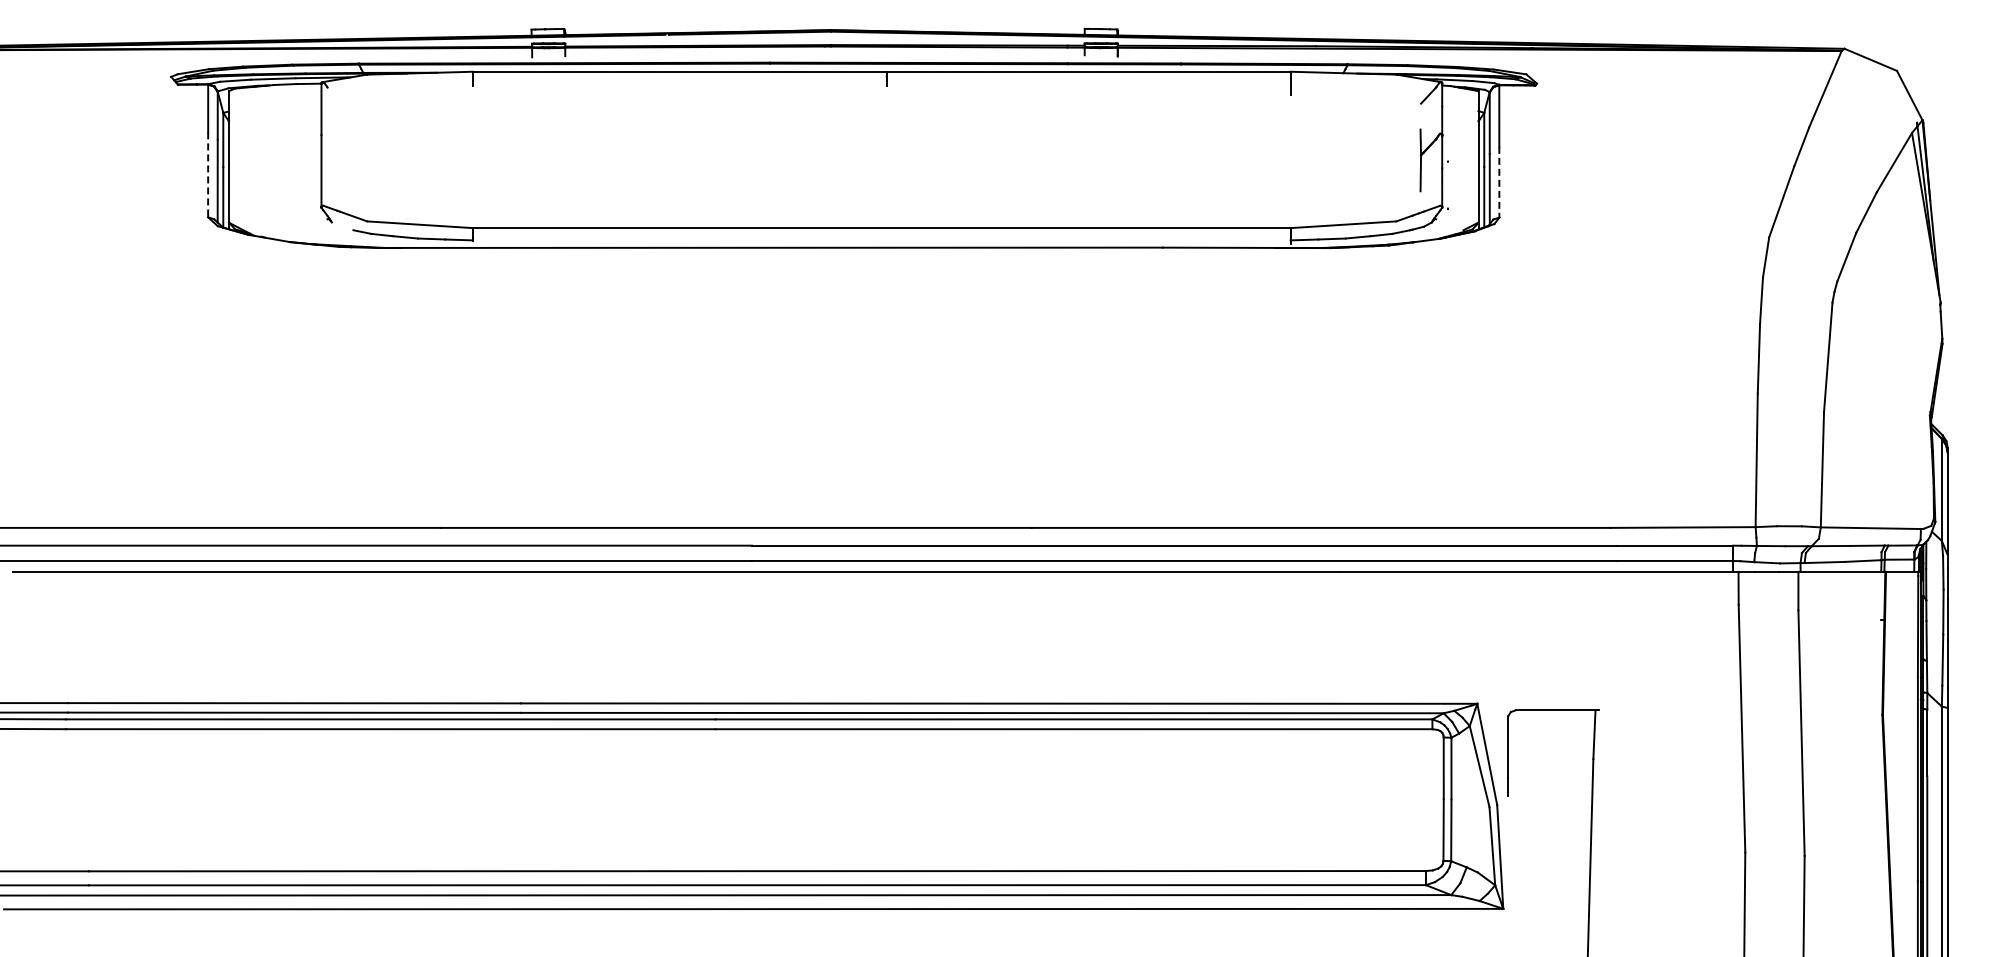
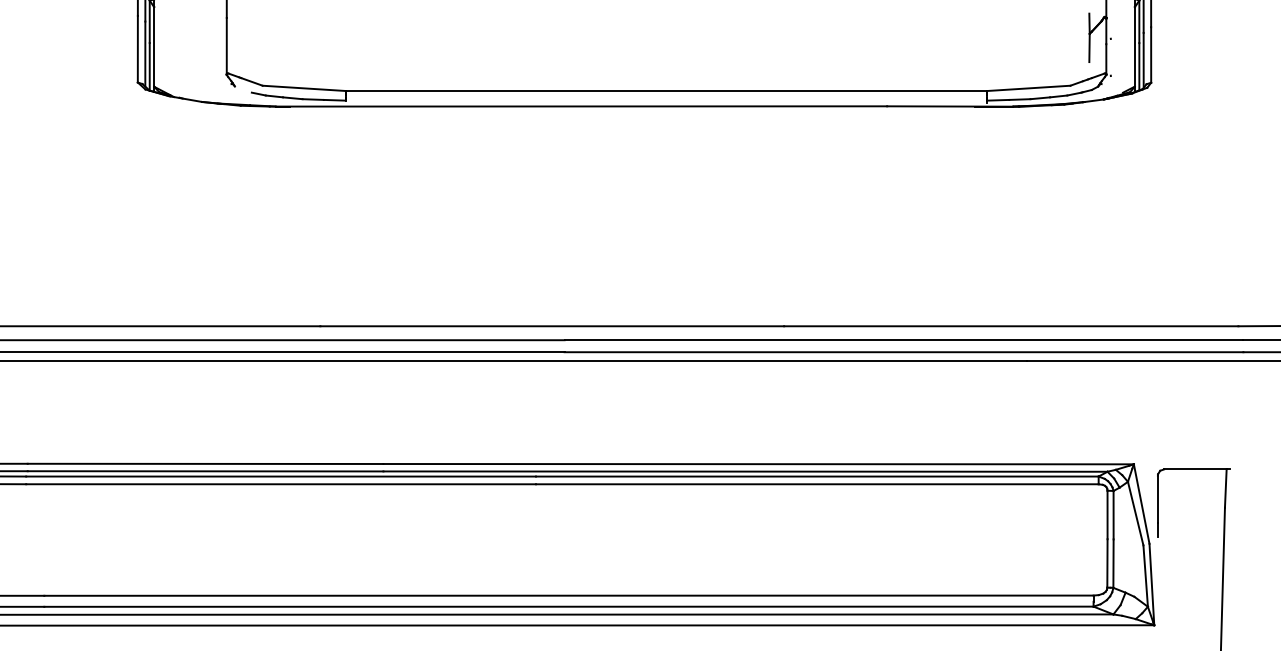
line: (208, 175) -> (138, 49), dashed -> solid
line: (1499, 182) -> (1151, 55), dashed -> solid

